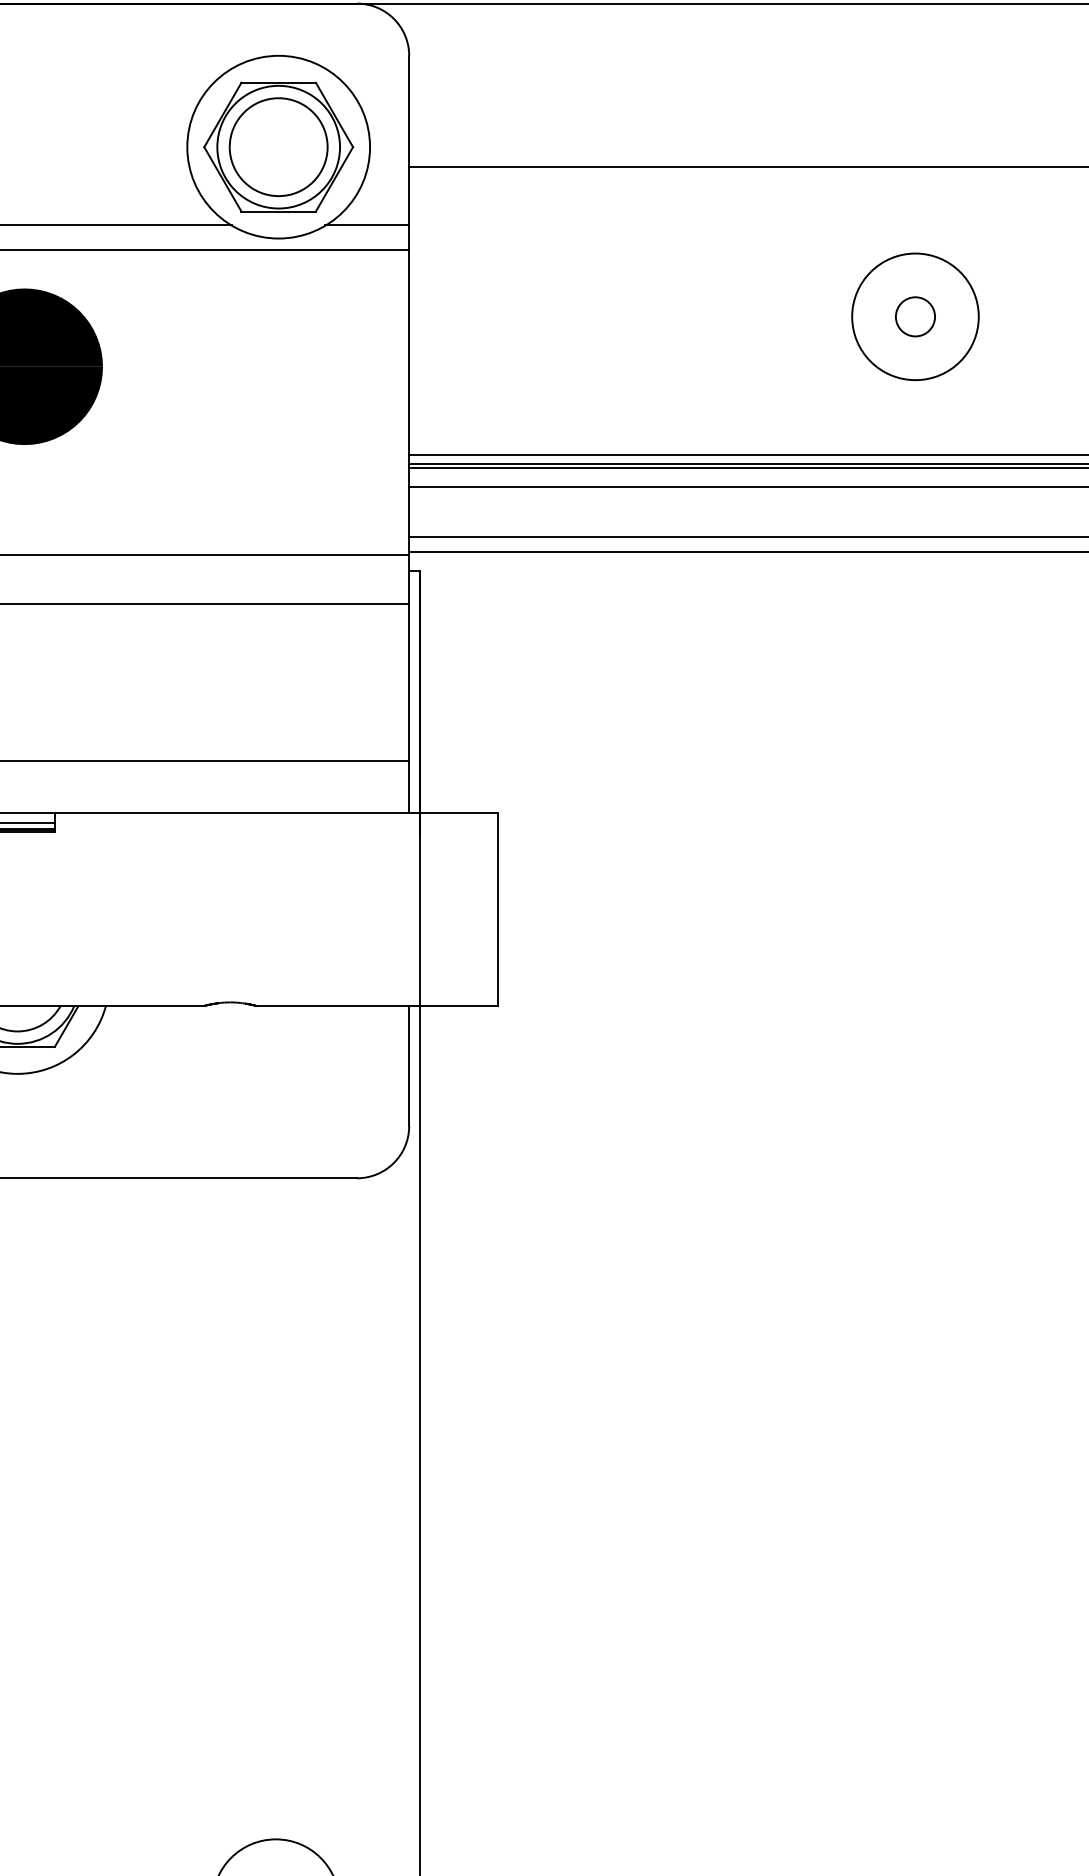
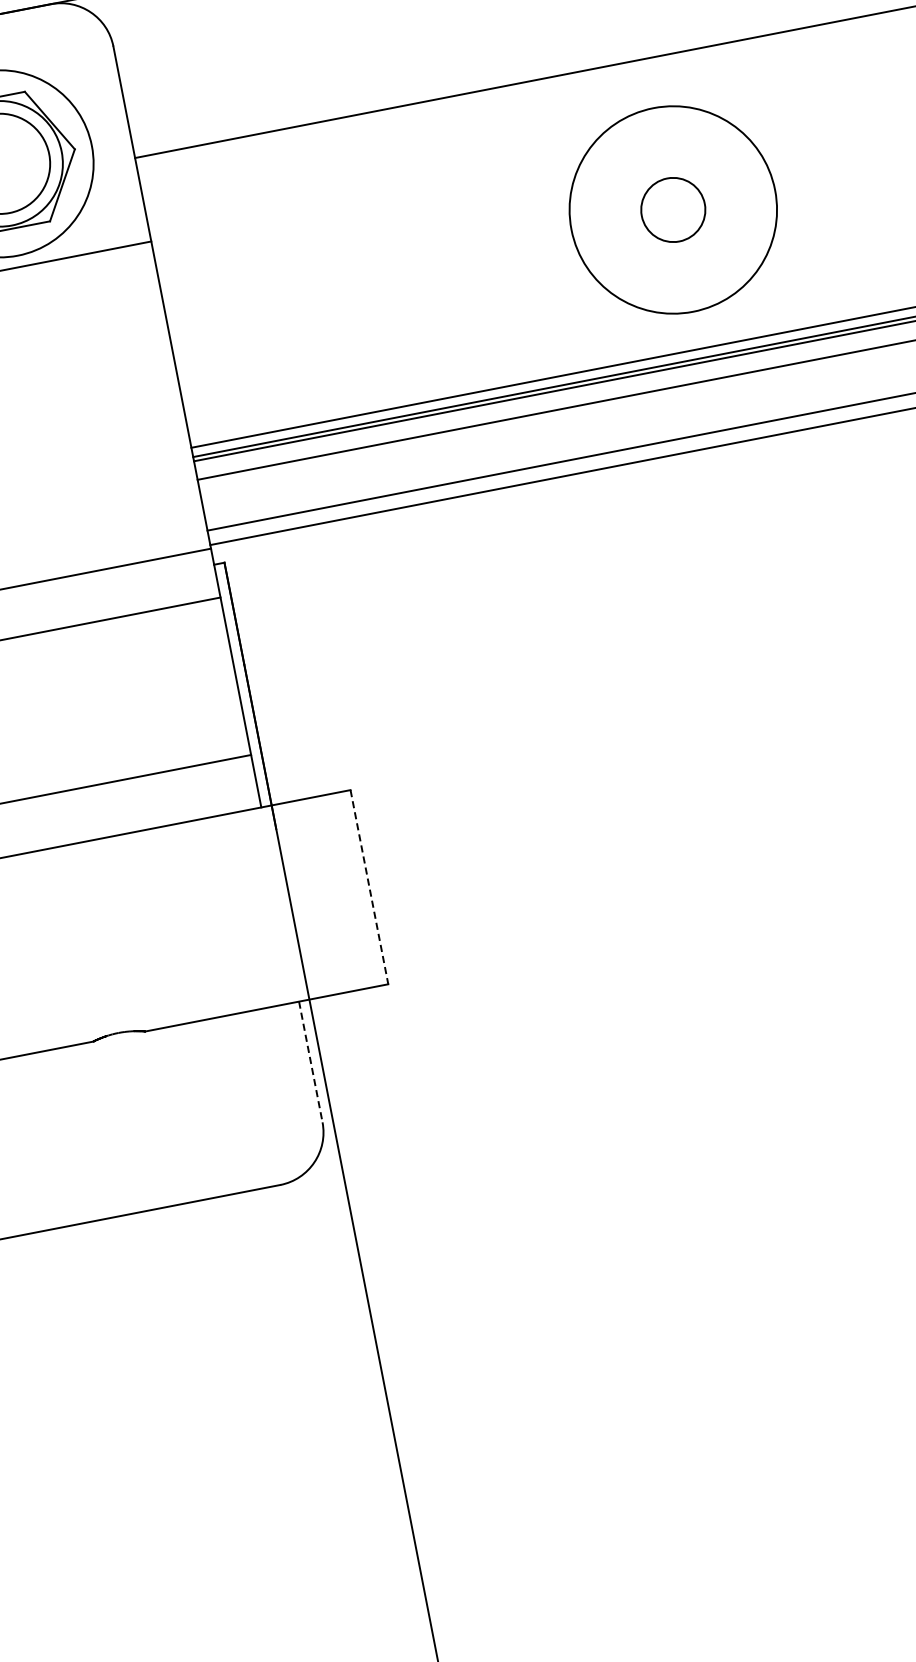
line: (367, 225) -> (104, 225), removed
circle: (915, 316) -> (673, 209), size x1.6
circle: (915, 316) -> (673, 209), size x1.6
line: (497, 909) -> (368, 887), solid -> dashed
line: (409, 1066) -> (311, 1062), solid -> dashed

